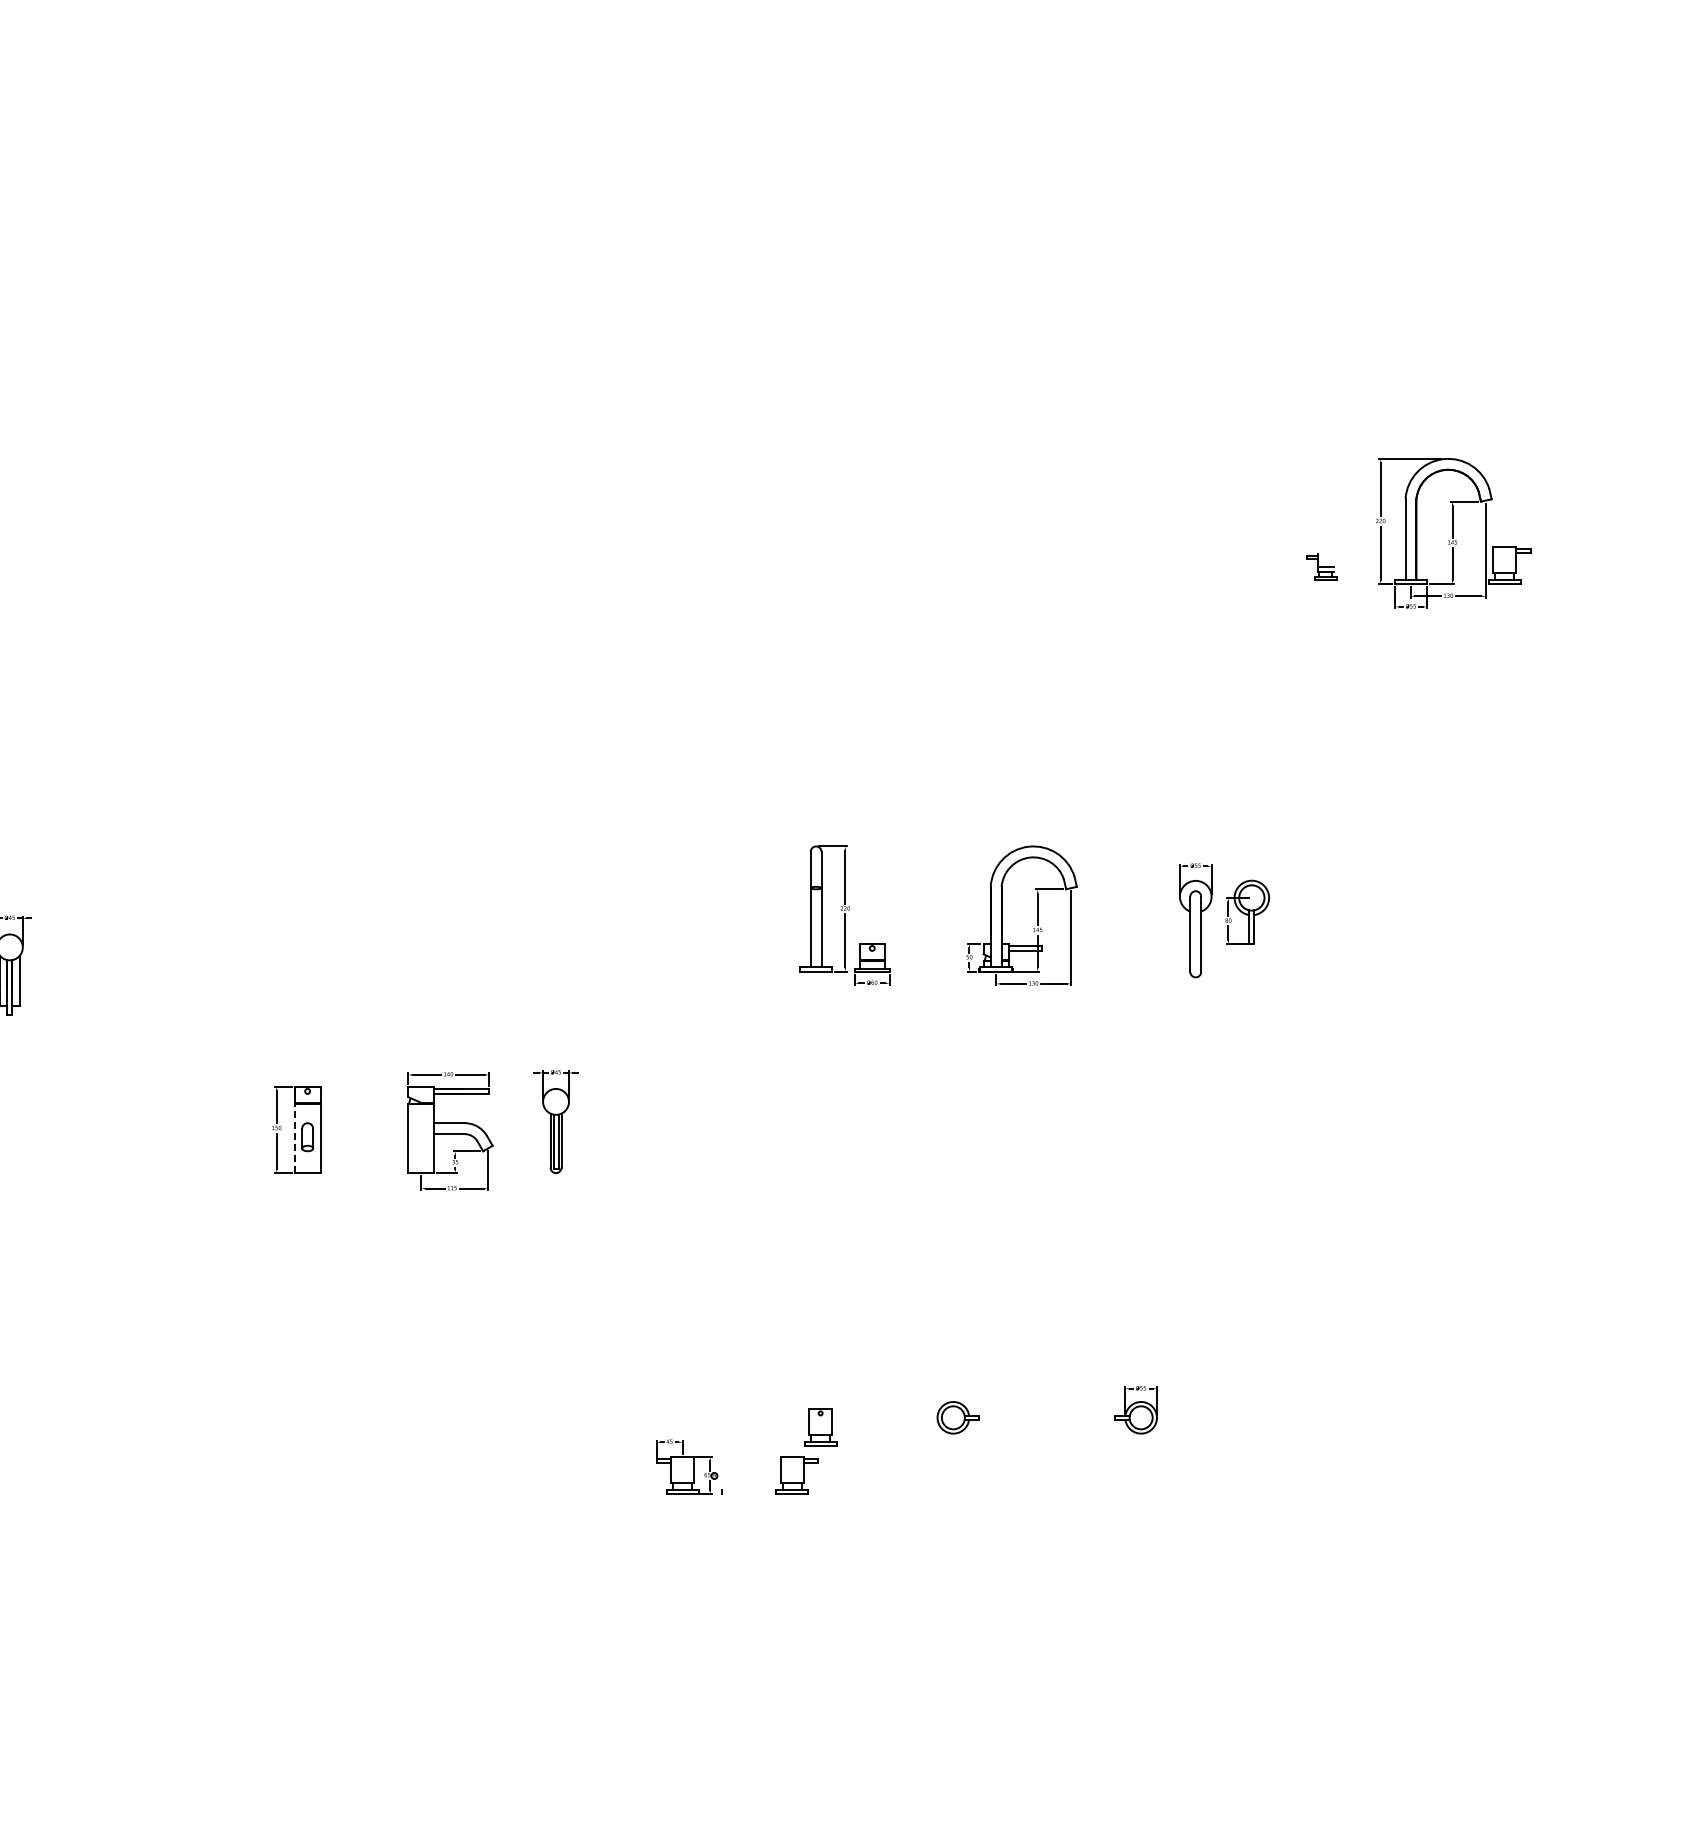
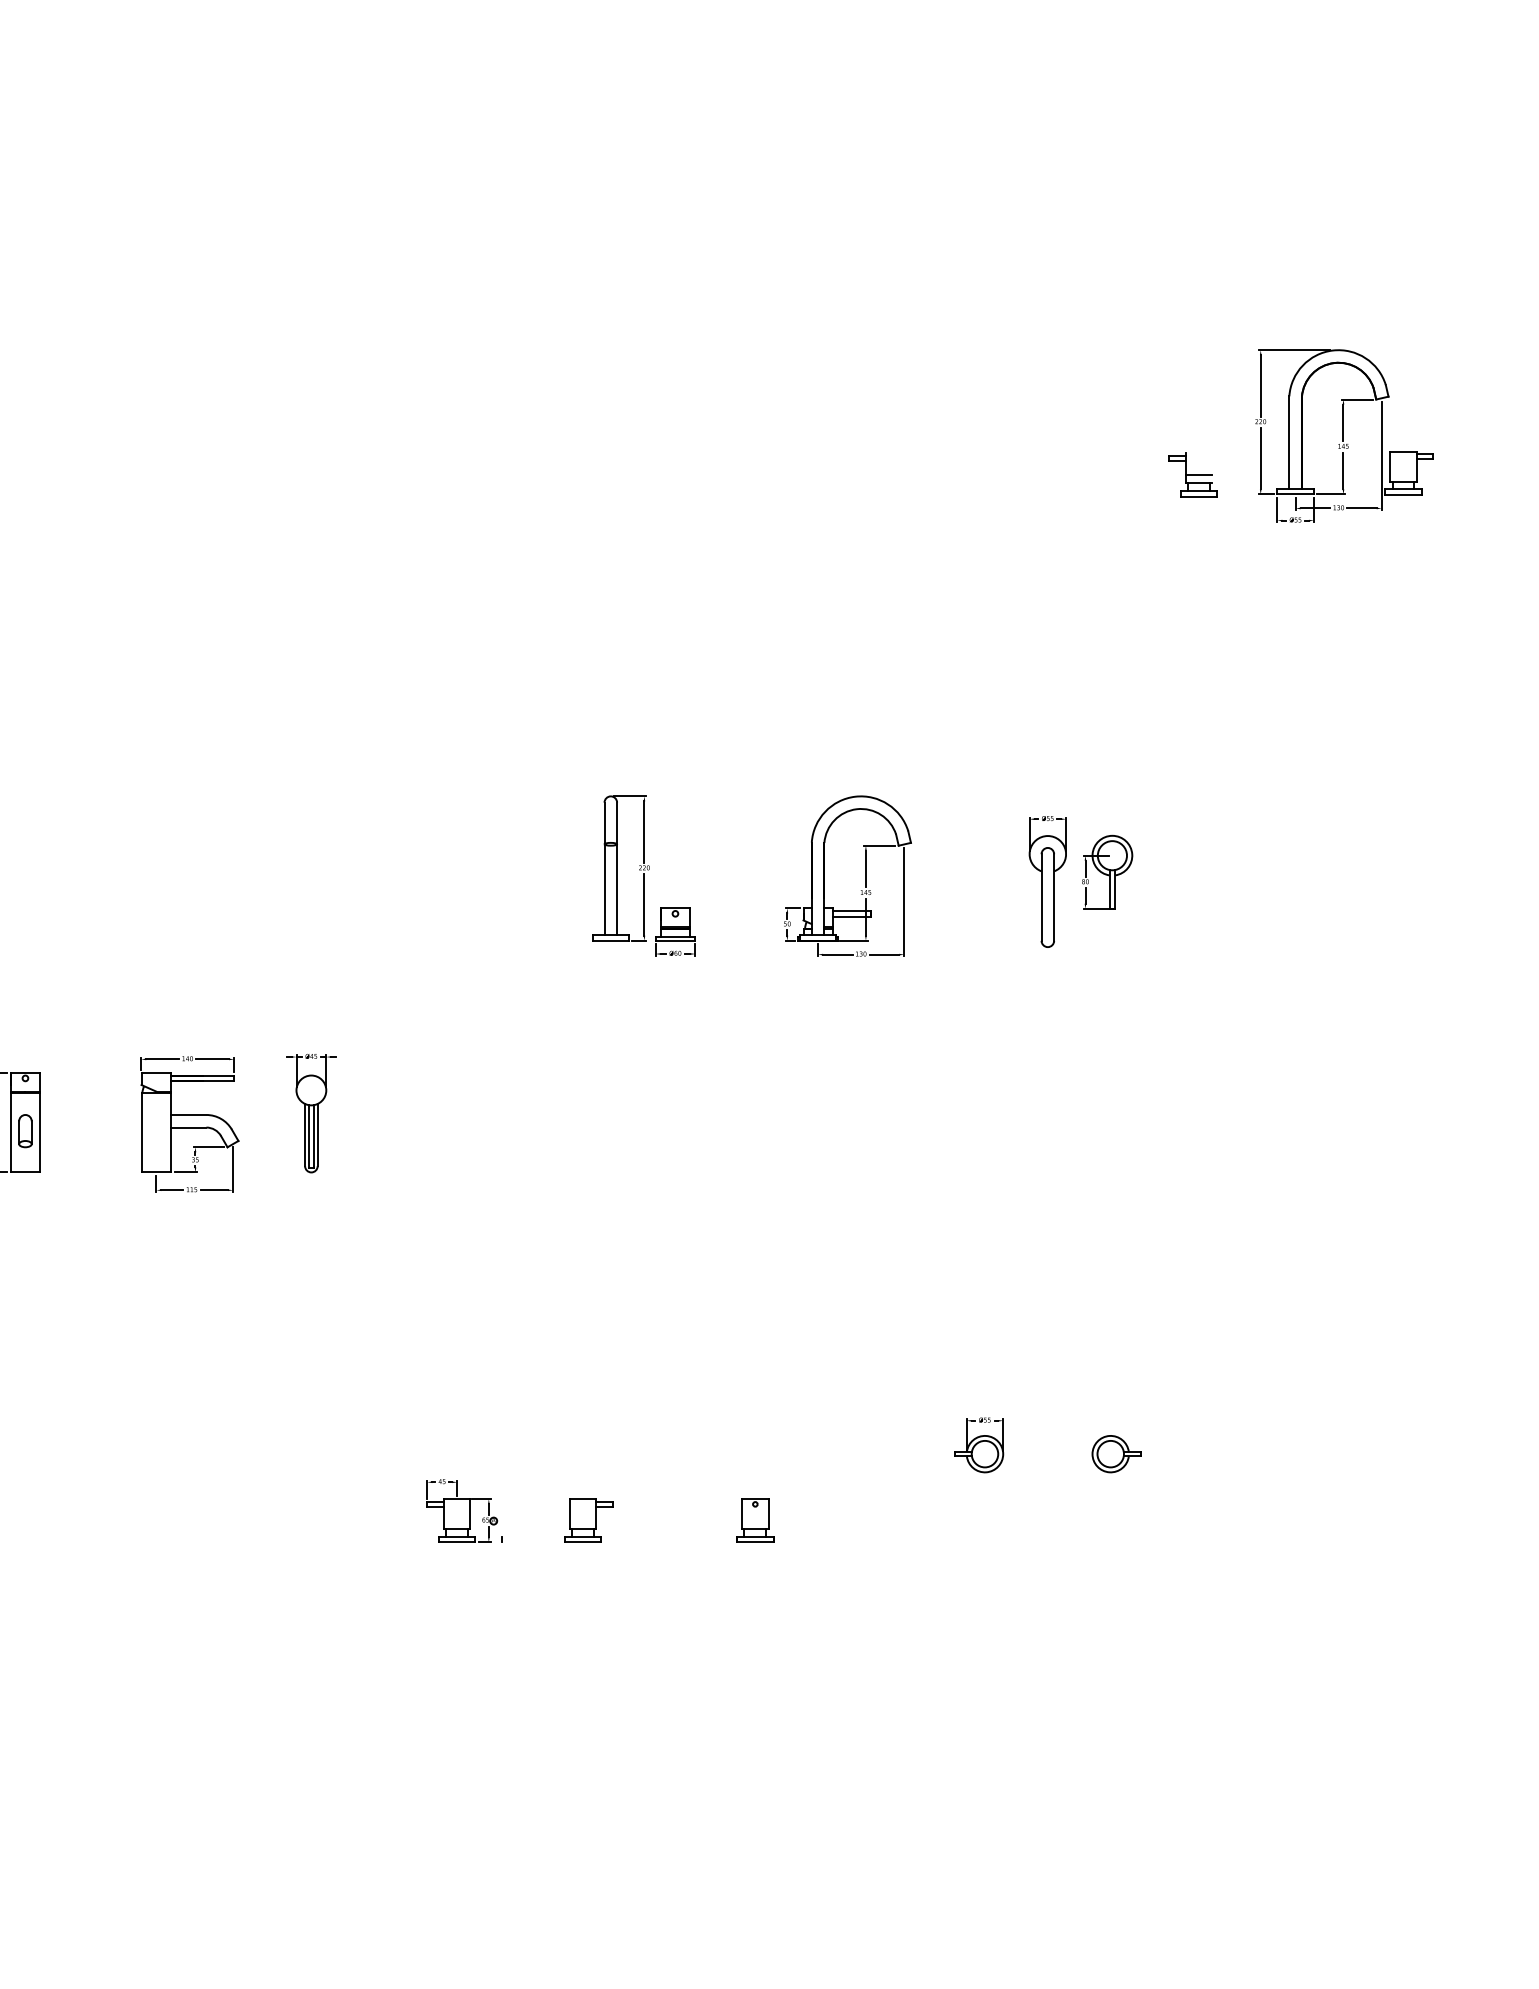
part: (1321, 567) -> (1192, 475), size x1.43
line: (294, 1138) -> (10, 1132), dashed -> solid
part: (957, 1417) -> (1115, 1453), moved
part: (820, 1427) -> (755, 1520), moved

